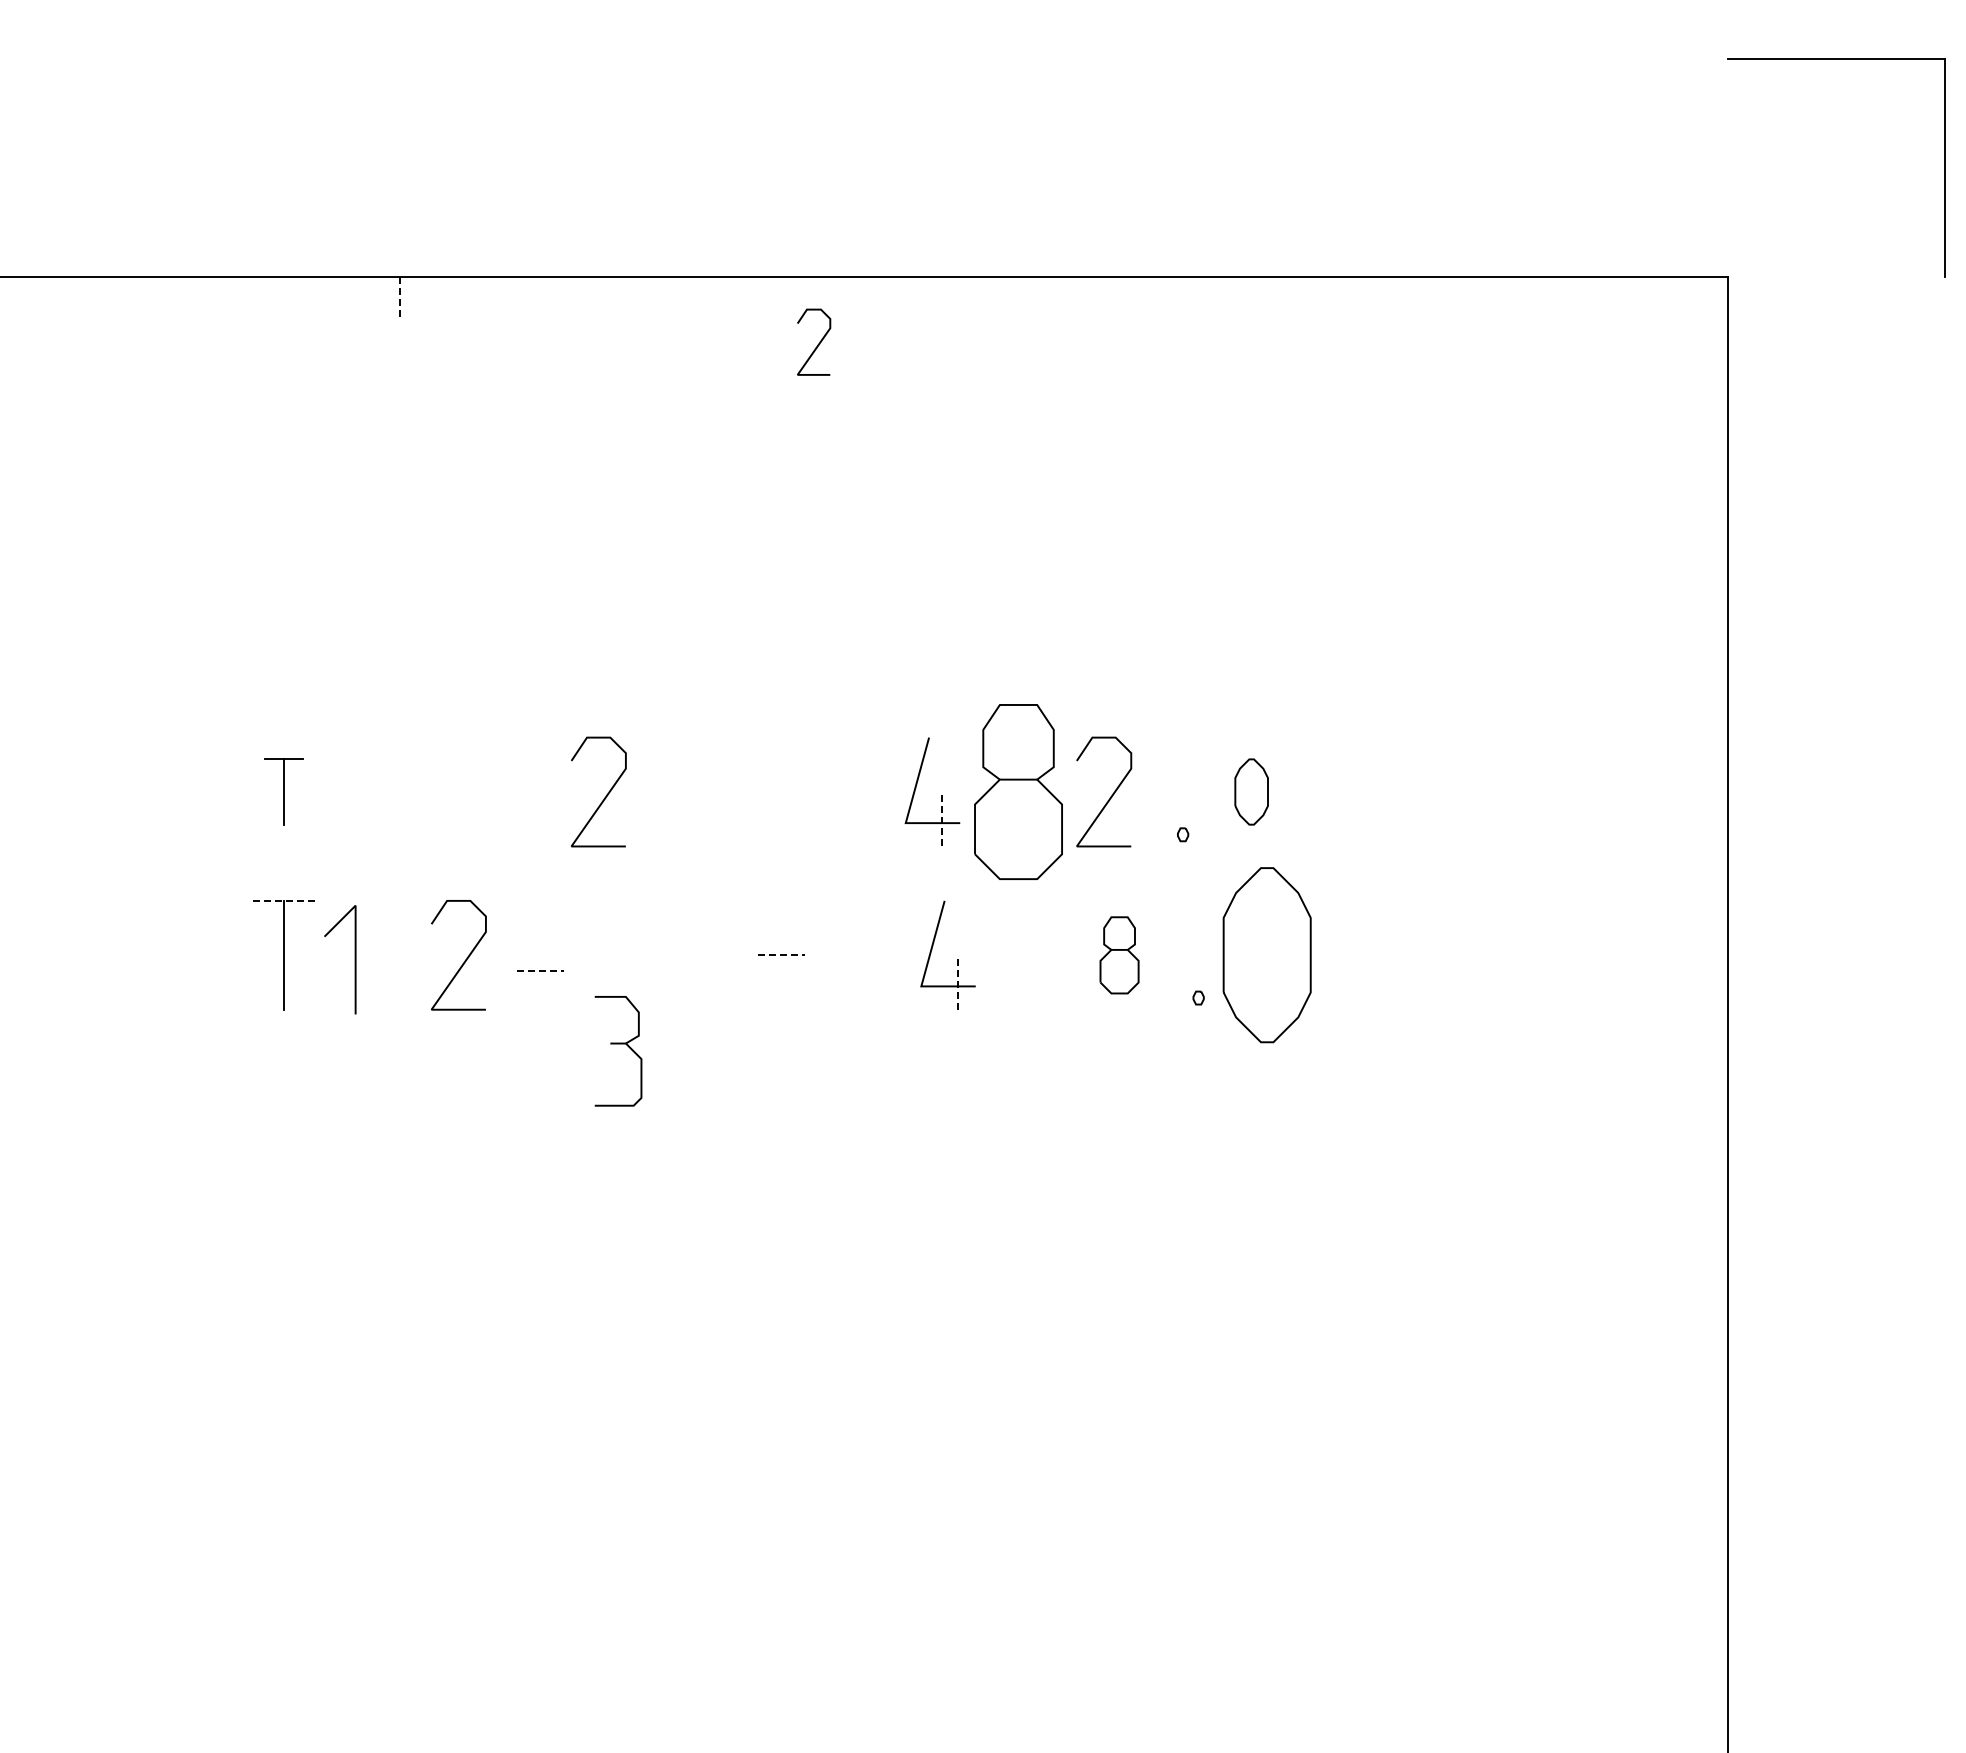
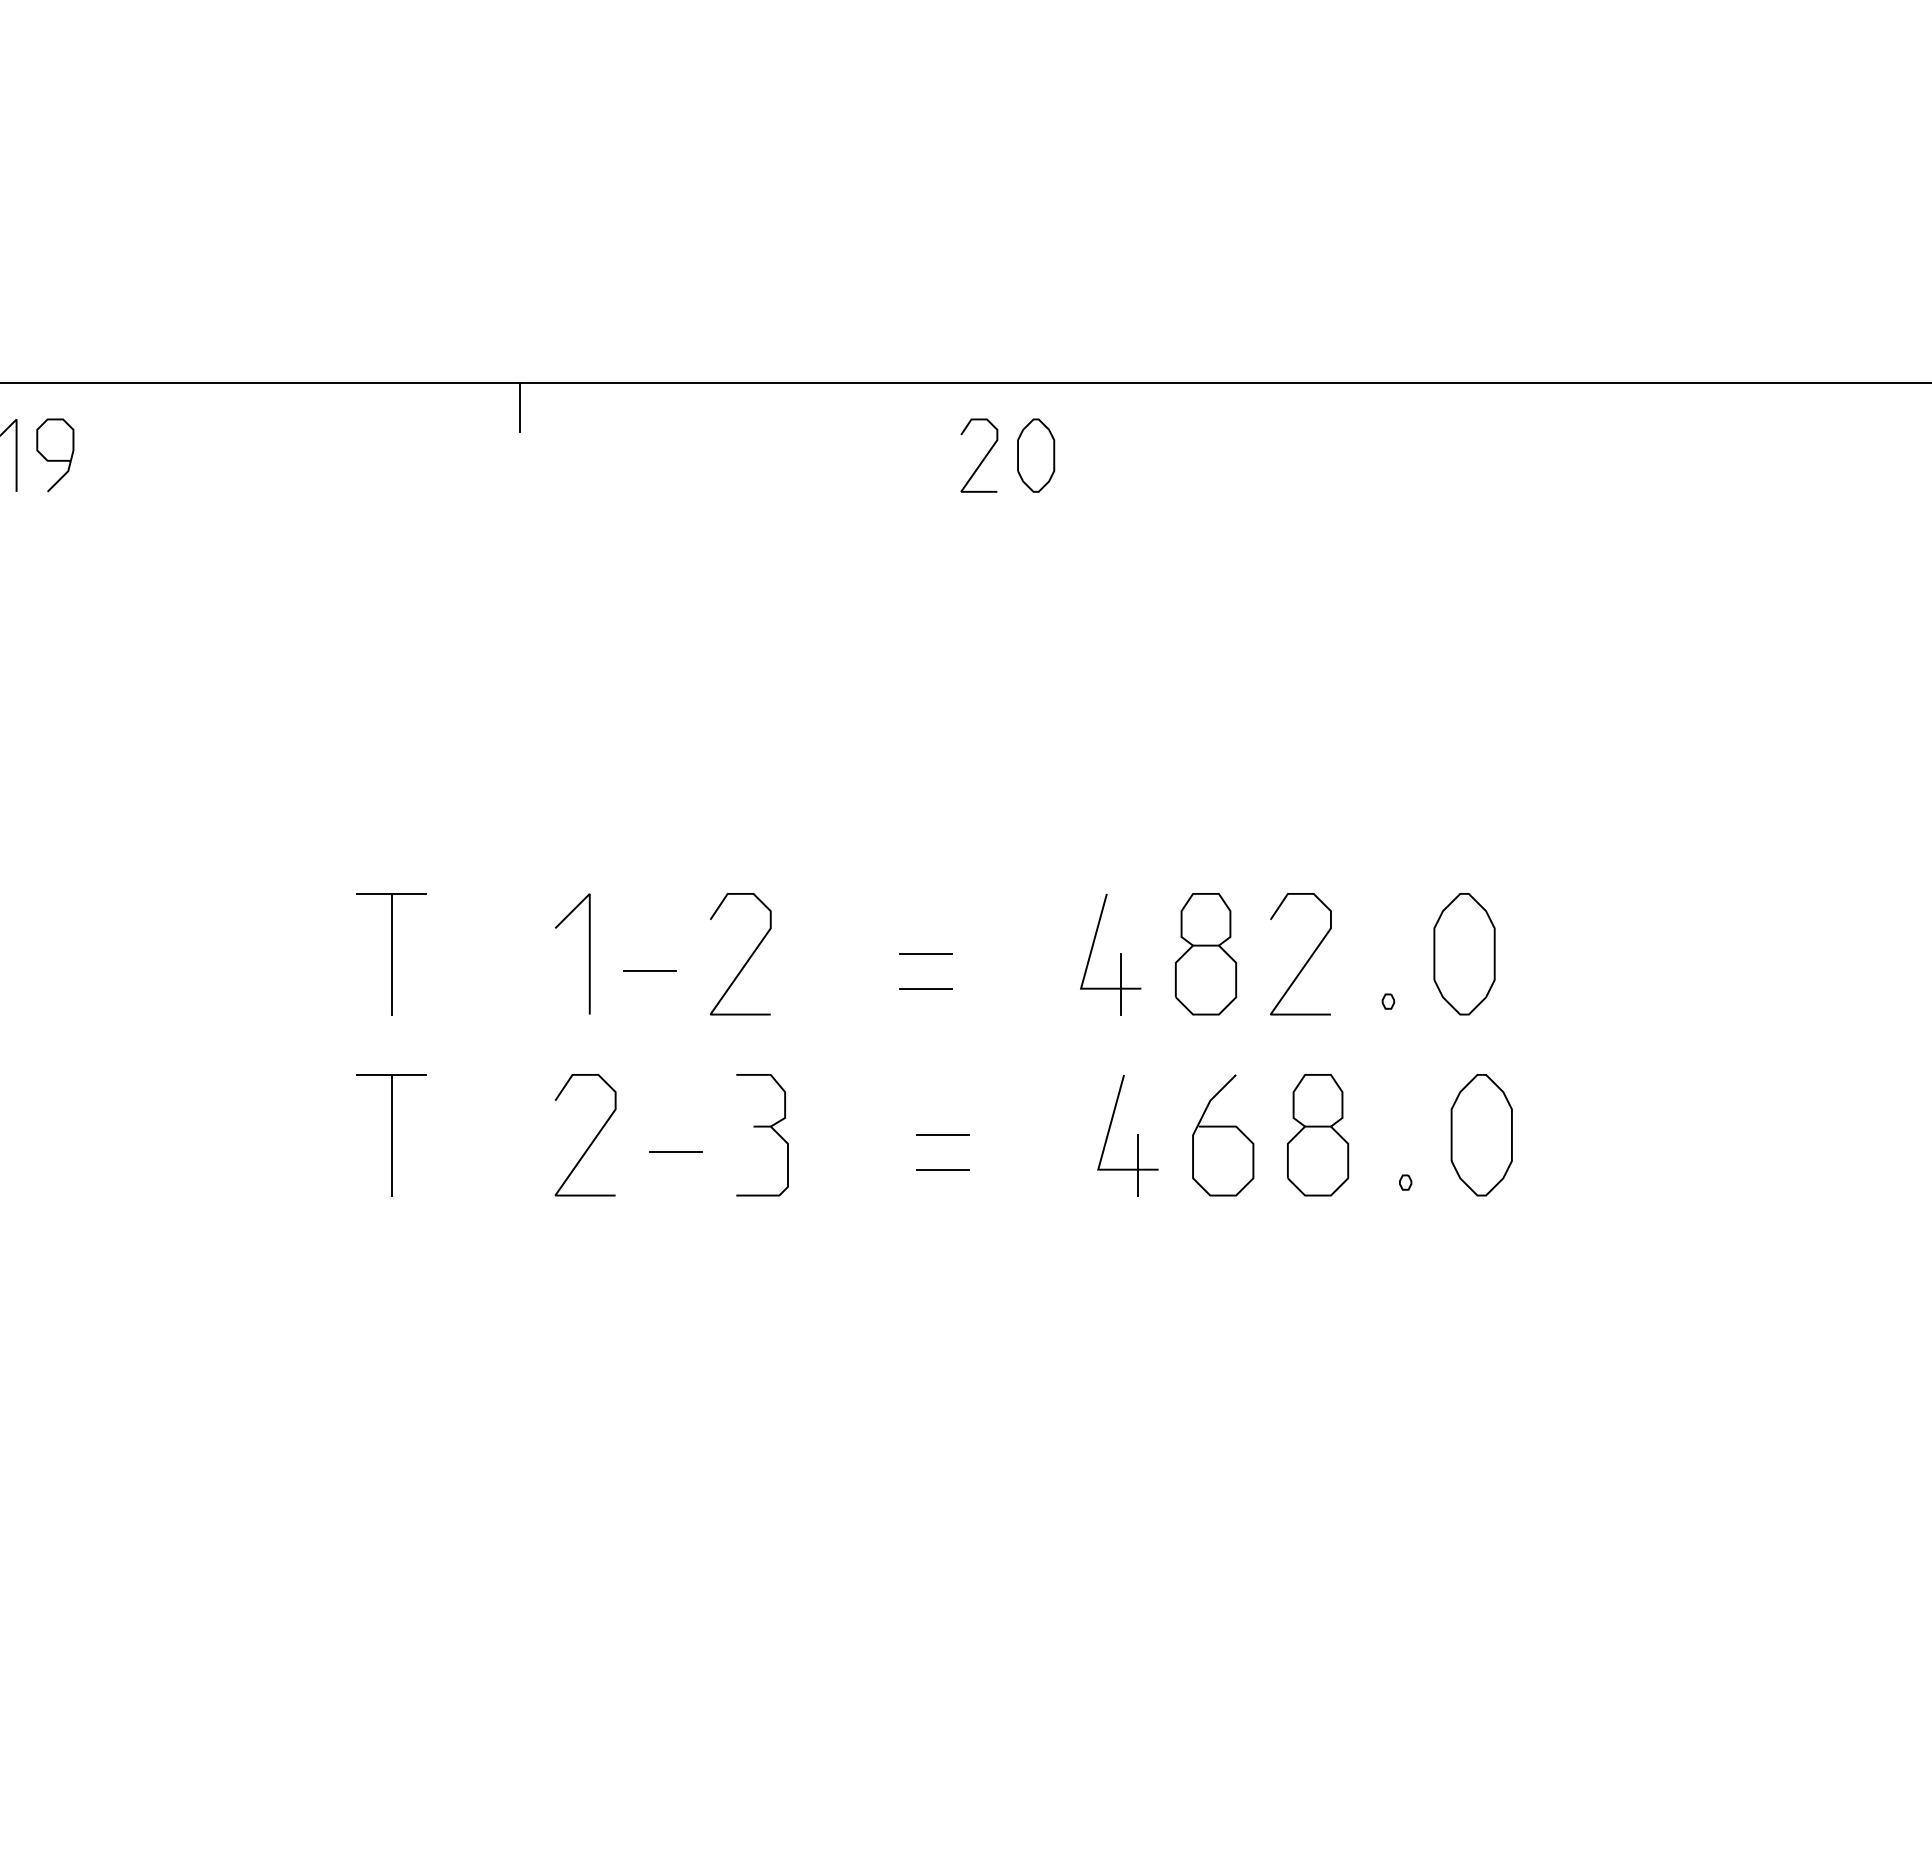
line: (399, 298) -> (519, 407), dashed -> solid
part: (865, 341) -> (1036, 454), added
part: (283, 791) -> (391, 953), size x1.67
part: (1018, 791) -> (1205, 953), size x0.62
part: (1251, 791) -> (1464, 953), size x1.67
line: (765, 792) -> (925, 954), added
line: (516, 807) -> (649, 971), added
line: (942, 818) -> (1121, 983), dashed -> solid
line: (765, 823) -> (925, 989), added
line: (284, 900) -> (392, 1074), dashed -> solid
curve: (1034, 948) -> (1223, 1127), added
line: (781, 955) -> (943, 1135), dashed -> solid
part: (1119, 955) -> (1317, 1135), size x1.43
part: (1267, 955) -> (1481, 1135), size x0.62
line: (354, 959) -> (588, 953), moved
line: (540, 970) -> (676, 1152), dashed -> solid
line: (957, 982) -> (1138, 1165), dashed -> solid
line: (781, 986) -> (943, 1169), added
part: (618, 1044) -> (762, 1127), moved

